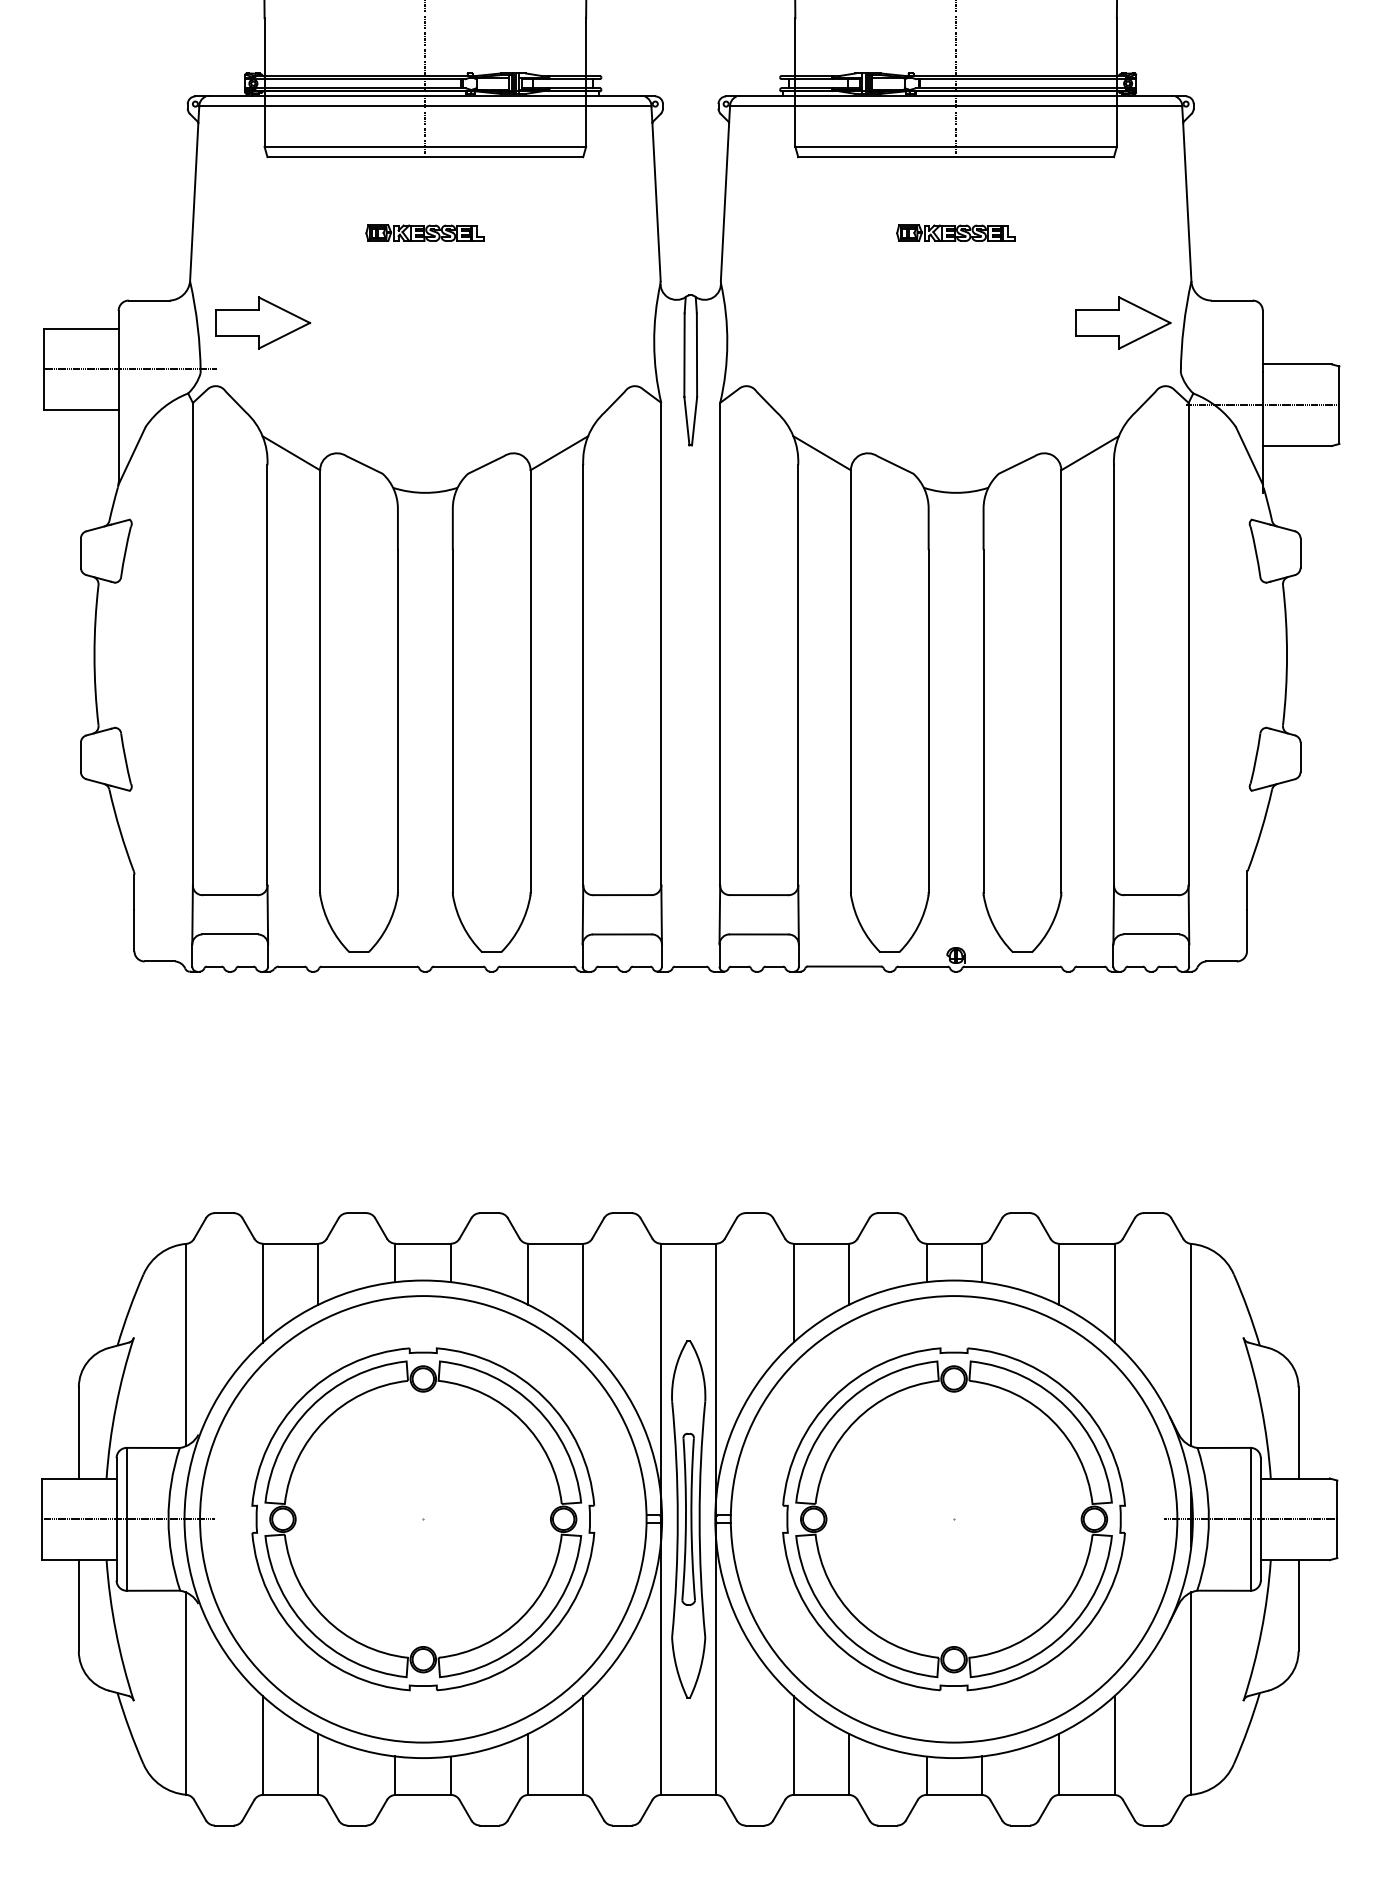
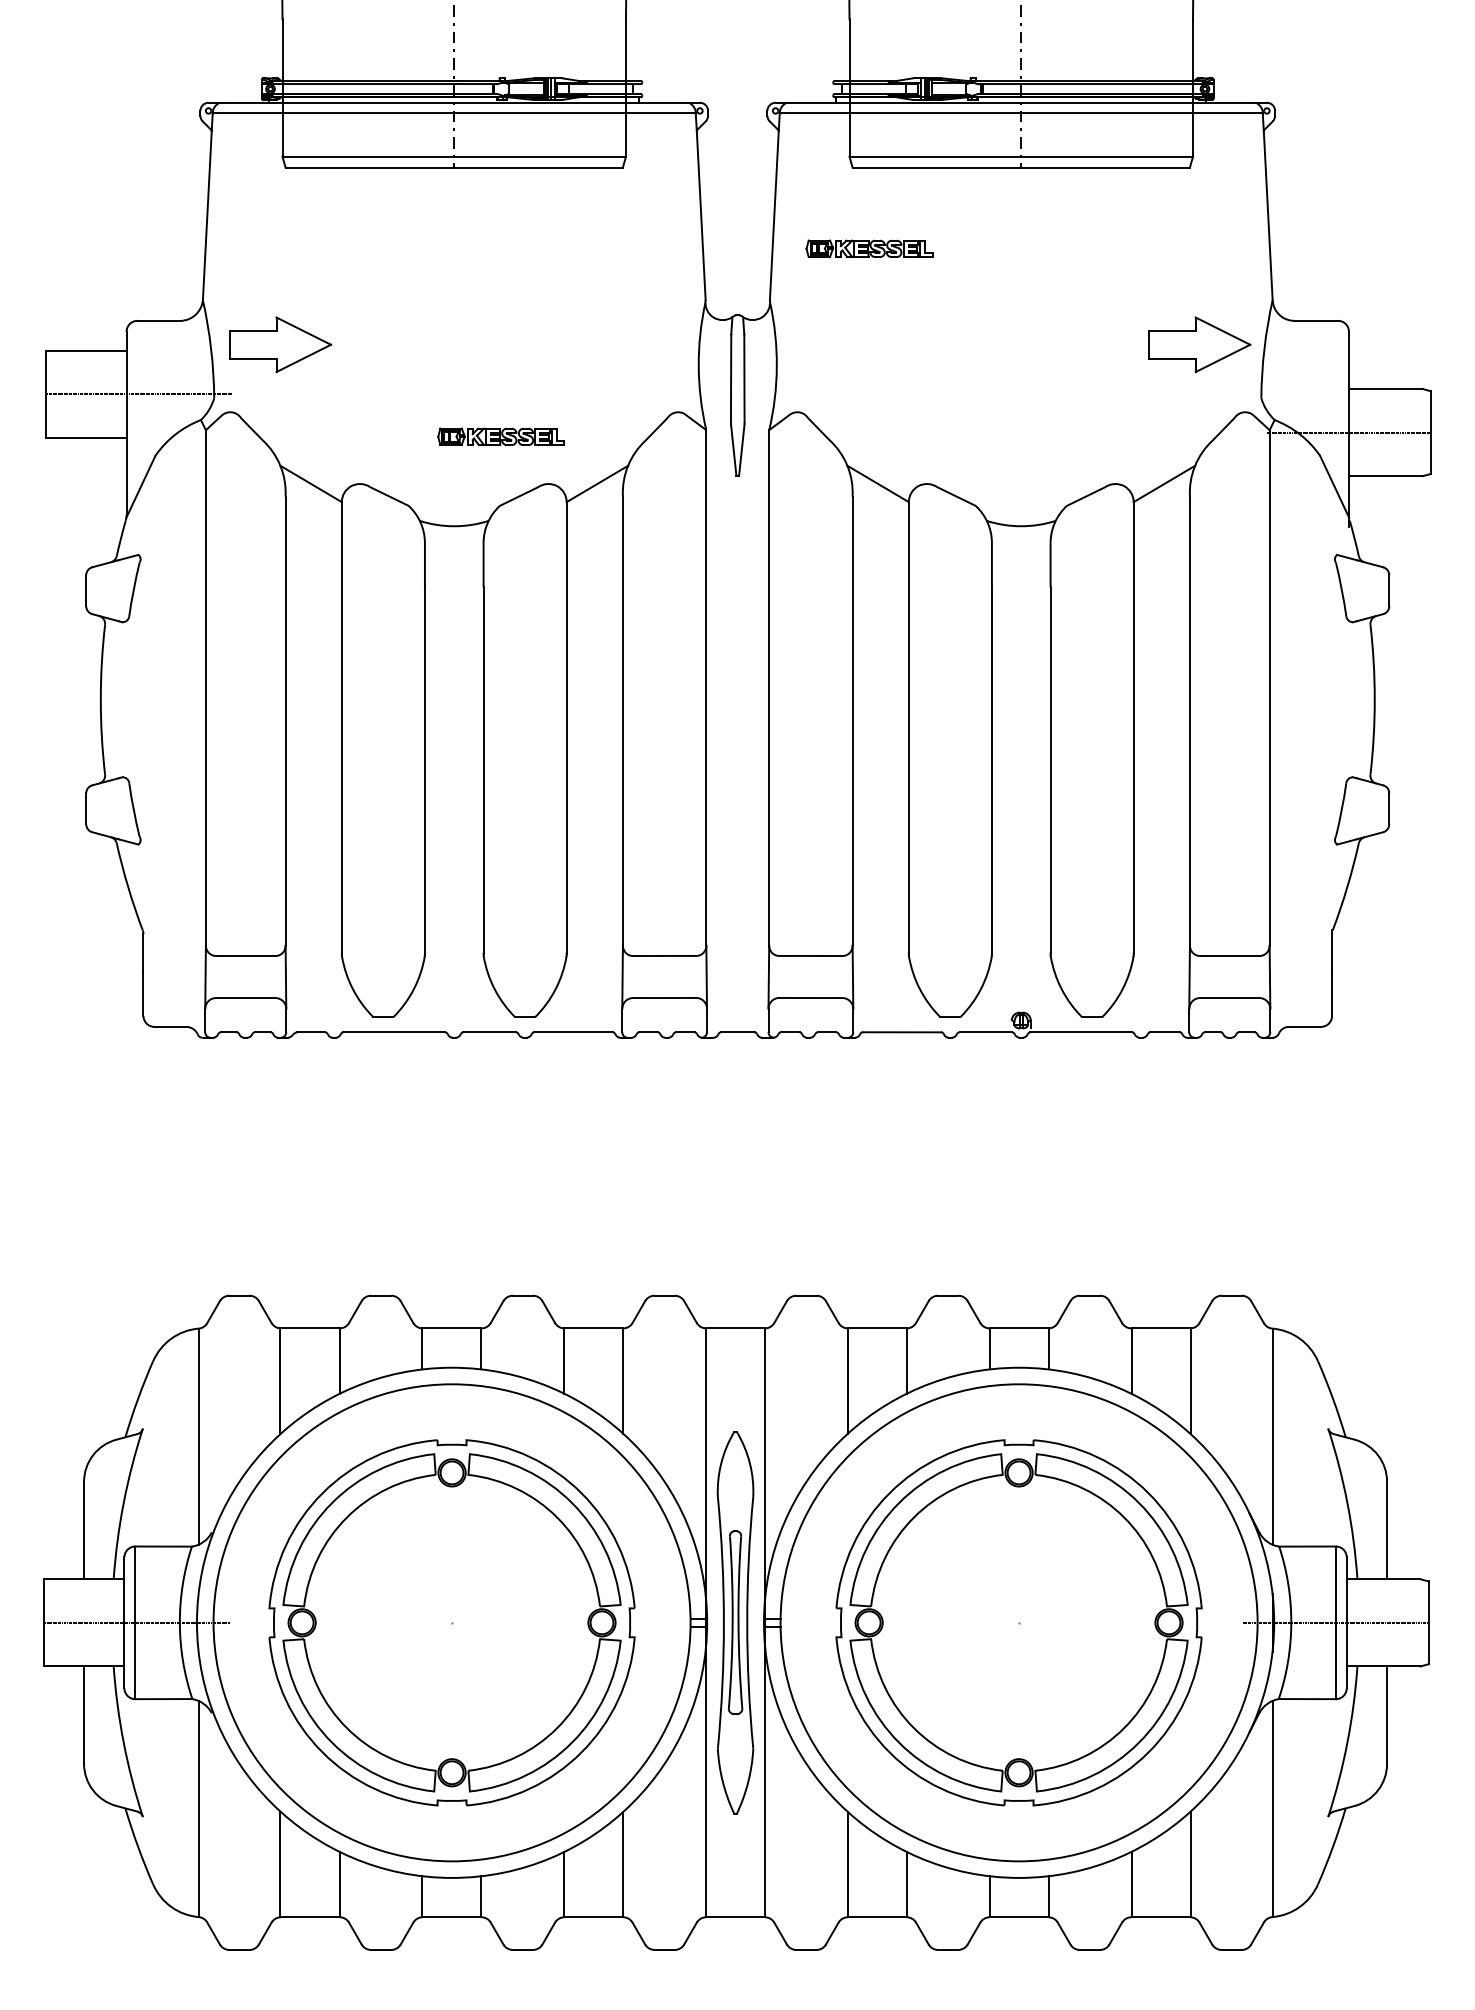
part: (424, 232) -> (500, 436), moved
part: (955, 232) -> (868, 248), moved

